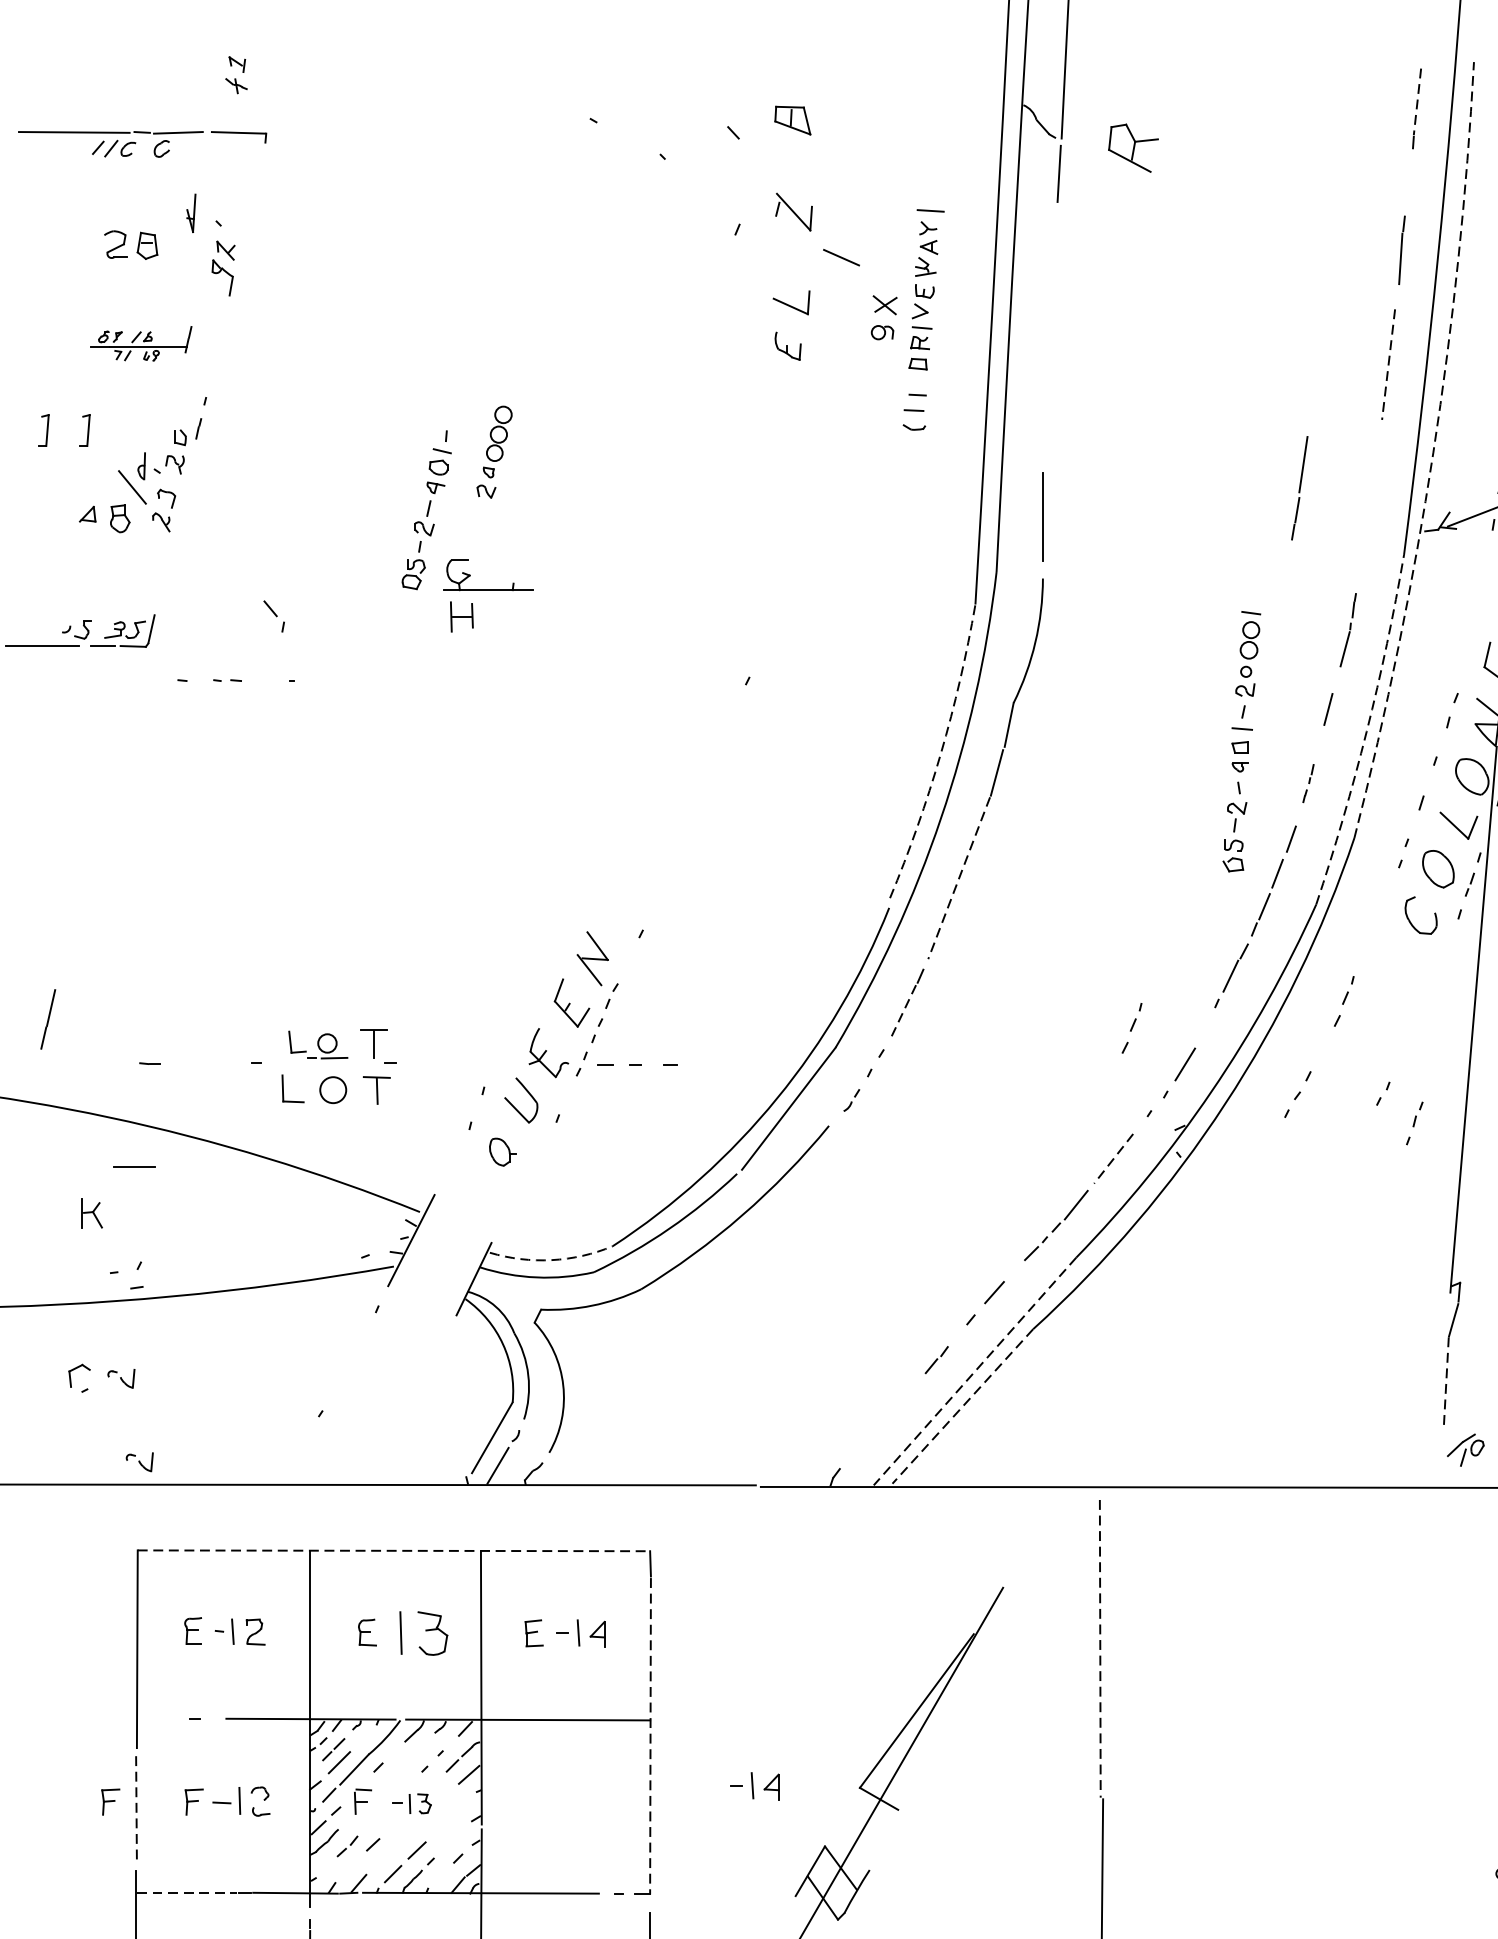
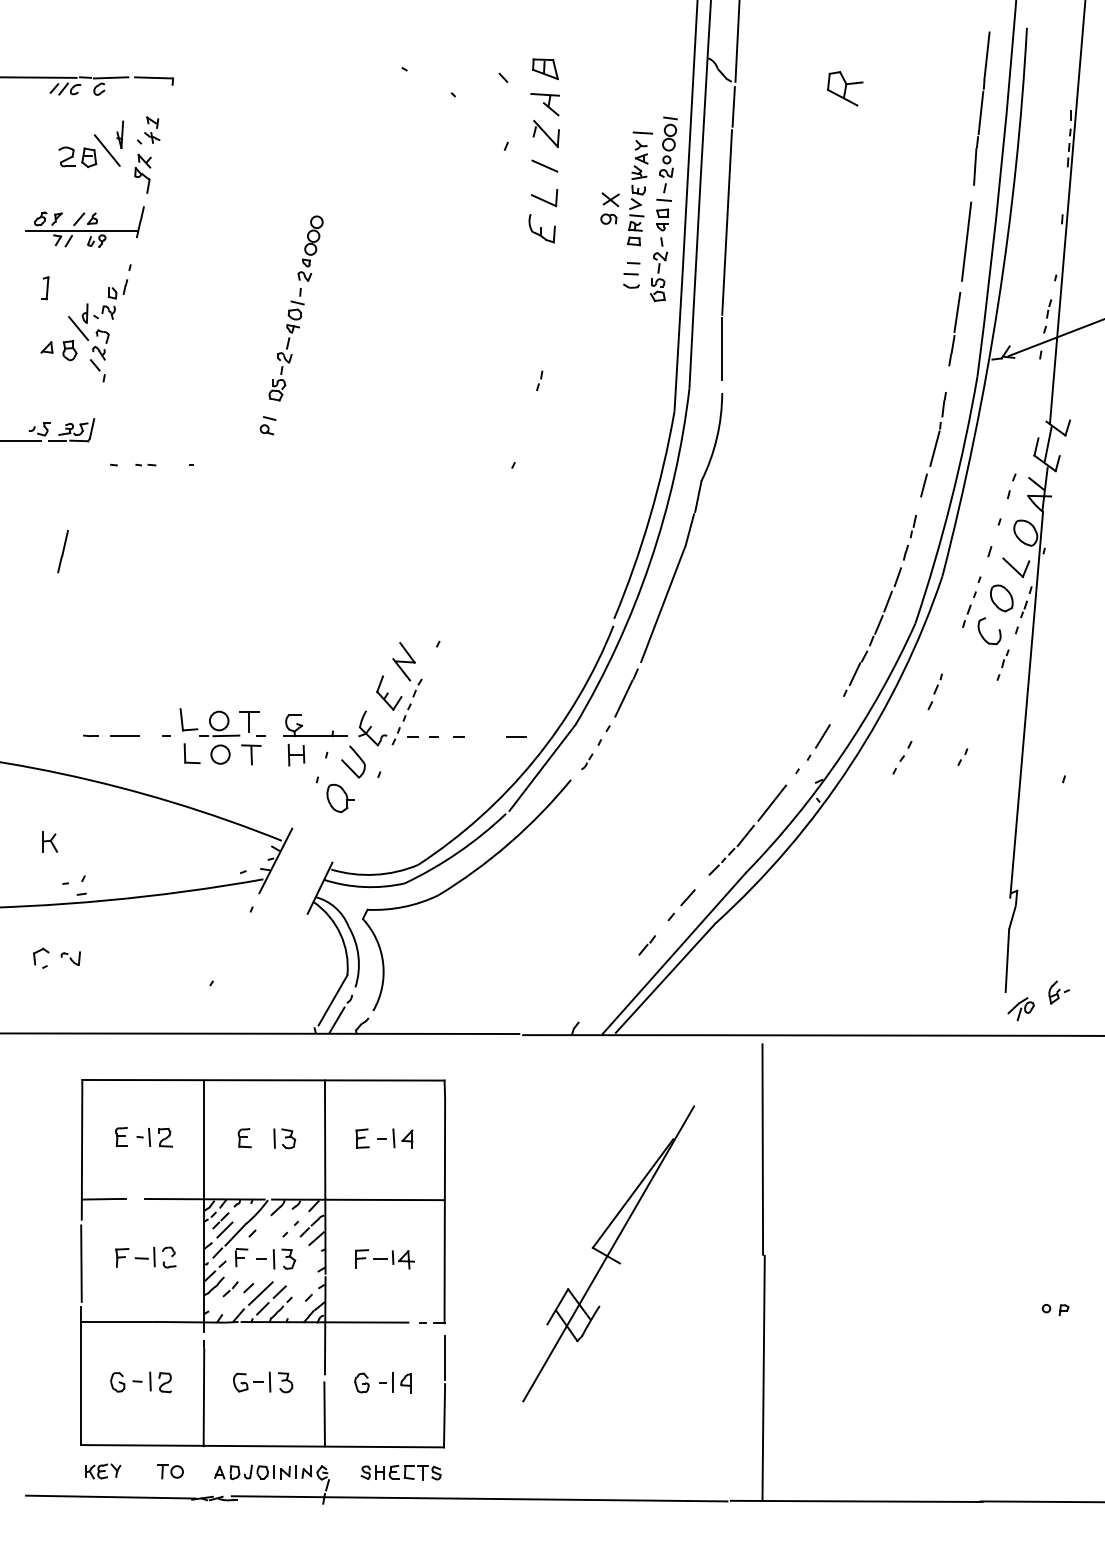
part: (236, 74) -> (152, 129), moved
line: (1418, 102) -> (987, 56), dashed -> solid
part: (1133, 147) -> (845, 88), moved
part: (791, 170) -> (544, 104), added
line: (1408, 181) -> (980, 112), added
line: (173, 235) -> (107, 150), added
line: (841, 256) -> (544, 165), moved
line: (1050, 337) -> (727, 222), added
part: (140, 343) -> (84, 226), size x1.67
part: (787, 345) -> (541, 228), size x1.43
line: (1388, 365) -> (966, 242), dashed -> solid
part: (44, 430) -> (16, 288), removed
part: (494, 451) -> (310, 248), moved
arc: (1433, 453) -> (998, 304), dashed -> solid
line: (1299, 488) -> (954, 329), moved
part: (784, 560) -> (539, 380), added
part: (488, 596) -> (315, 740), moved
part: (273, 616) -> (97, 370), moved
part: (399, 624) -> (267, 425), added
part: (1347, 630) -> (937, 429), size x1.43
arc: (1367, 732) -> (951, 501), dashed -> solid
part: (1241, 740) -> (663, 208), moved
arc: (941, 753) -> (650, 516), dashed -> solid
part: (1307, 783) -> (909, 537), size x1.67
line: (958, 879) -> (662, 605), dashed -> solid
part: (1388, 893) -> (966, 615), added
line: (903, 1010) -> (623, 698), dashed -> solid
line: (47, 1019) -> (62, 551), moved
part: (1131, 1027) -> (784, 710), removed
part: (317, 1044) -> (209, 722), size x1.43
line: (751, 1064) -> (516, 736), added
part: (1413, 1122) -> (1002, 664), moved
part: (502, 1152) -> (340, 798), size x1.43
line: (1112, 1159) -> (771, 803), dashed -> solid
line: (133, 1166) -> (124, 735), moved
arc: (552, 1259) -> (375, 874), dashed -> solid
line: (975, 1371) -> (674, 953), dashed -> solid
line: (1446, 1382) -> (1007, 961), dashed -> solid
line: (962, 1406) -> (665, 978), dashed -> solid
part: (139, 1462) -> (83, 1017), removed
line: (394, 1551) -> (263, 1080), dashed -> solid
part: (423, 1633) -> (284, 1138), size x0.62
line: (1099, 1650) -> (762, 1150), dashed -> solid
line: (162, 1719) -> (99, 1199), added
line: (650, 1736) -> (444, 1211), dashed -> solid
part: (754, 1785) -> (518, 1246), removed
part: (111, 1801) -> (63, 1257), removed
part: (412, 1802) -> (276, 1258), size x1.43
part: (565, 1804) -> (384, 1259), added
line: (136, 1811) -> (81, 1264), dashed -> solid
line: (389, 1852) -> (260, 1293), added
line: (187, 1893) -> (117, 1322), dashed -> solid

